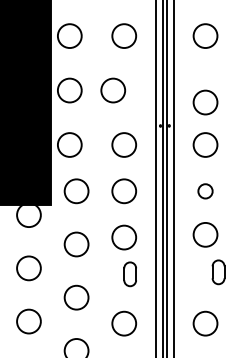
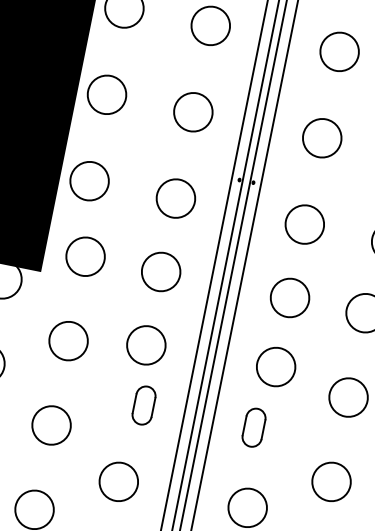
circle: (113, 90) -> (193, 112), moved
circle: (205, 102) -> (322, 138), moved
circle: (205, 191) -> (289, 298), size x1.67
part: (218, 272) -> (253, 427), moved

